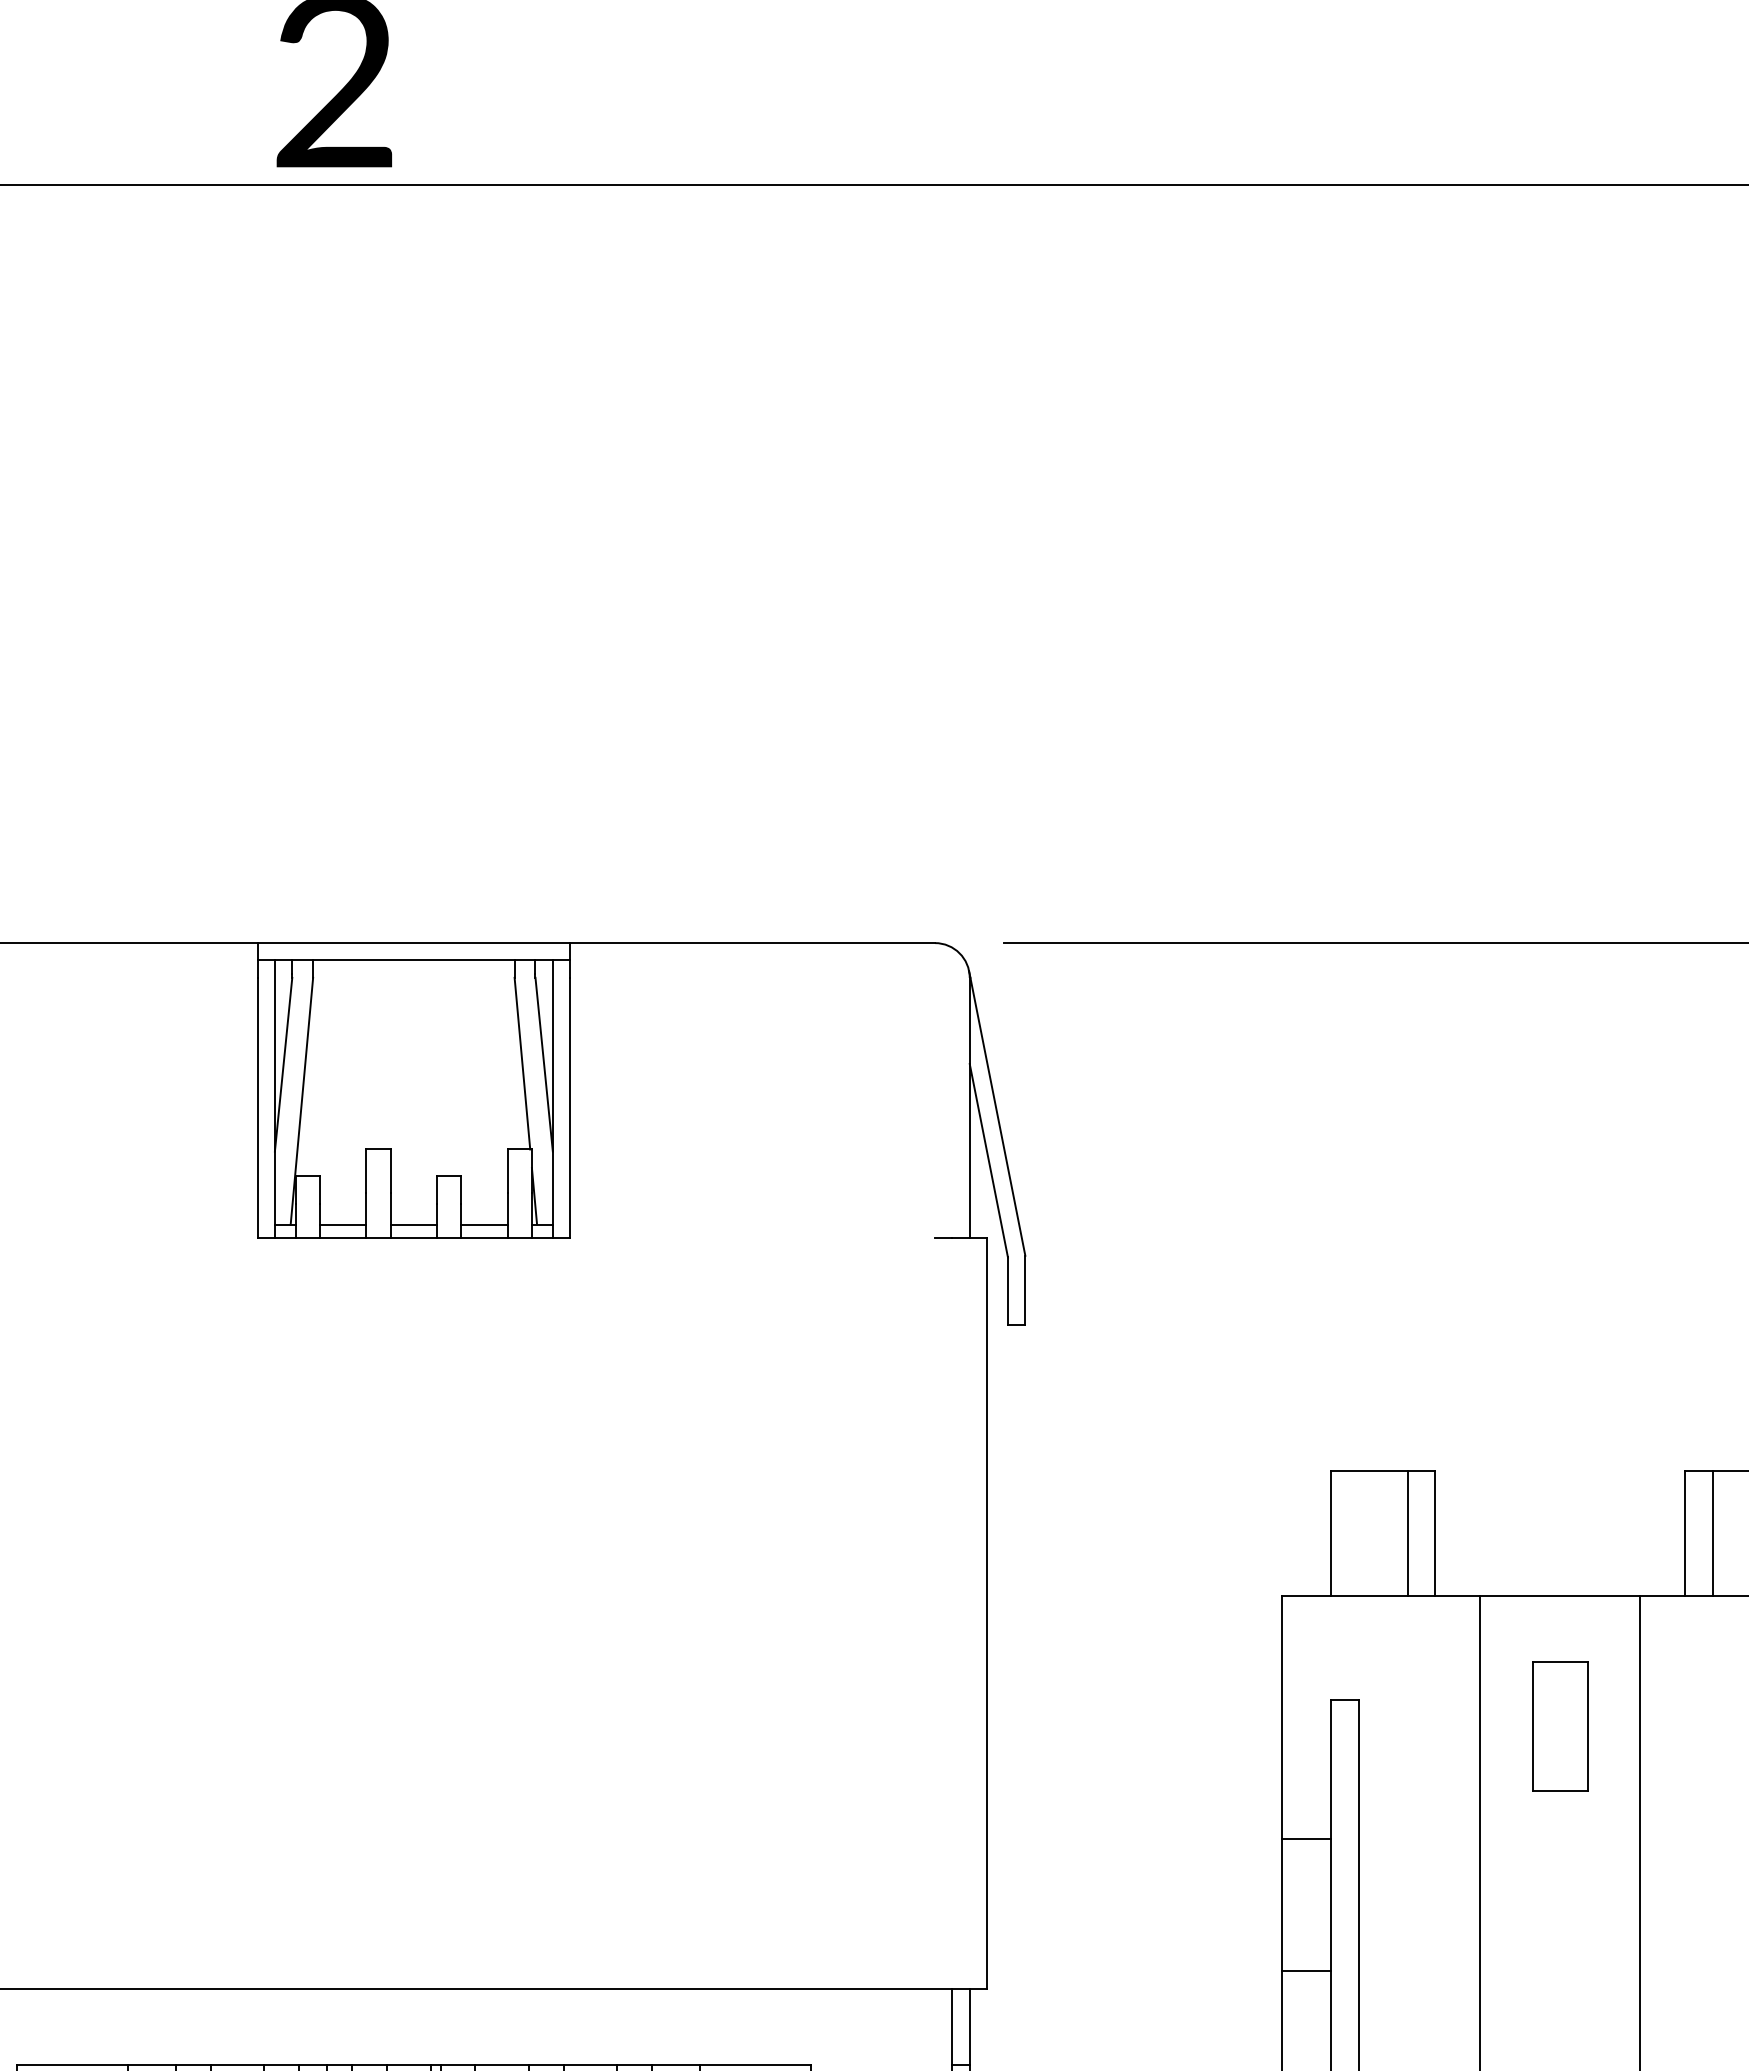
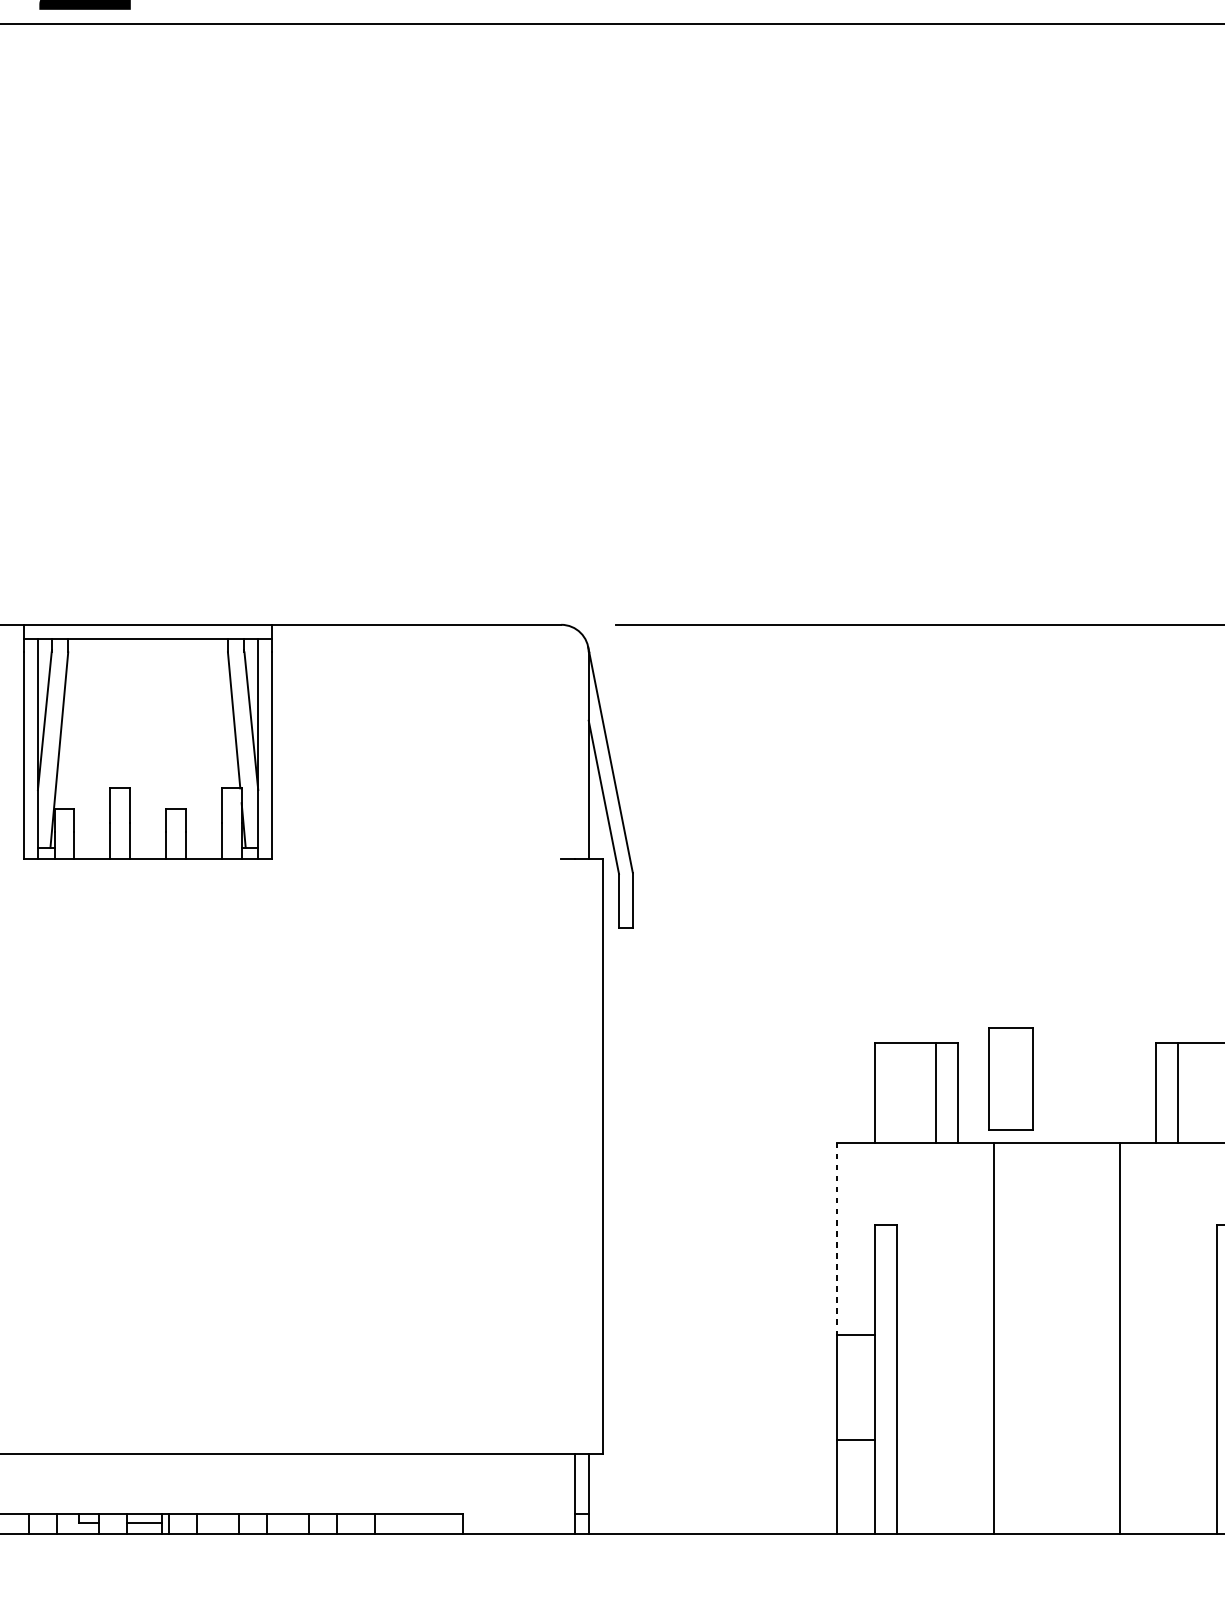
line: (343, 1224) -> (92, 847), removed
line: (413, 1224) -> (147, 847), removed
line: (484, 1224) -> (204, 847), removed
line: (1282, 1717) -> (836, 1238), solid -> dashed
part: (1560, 1726) -> (1011, 1078), moved

